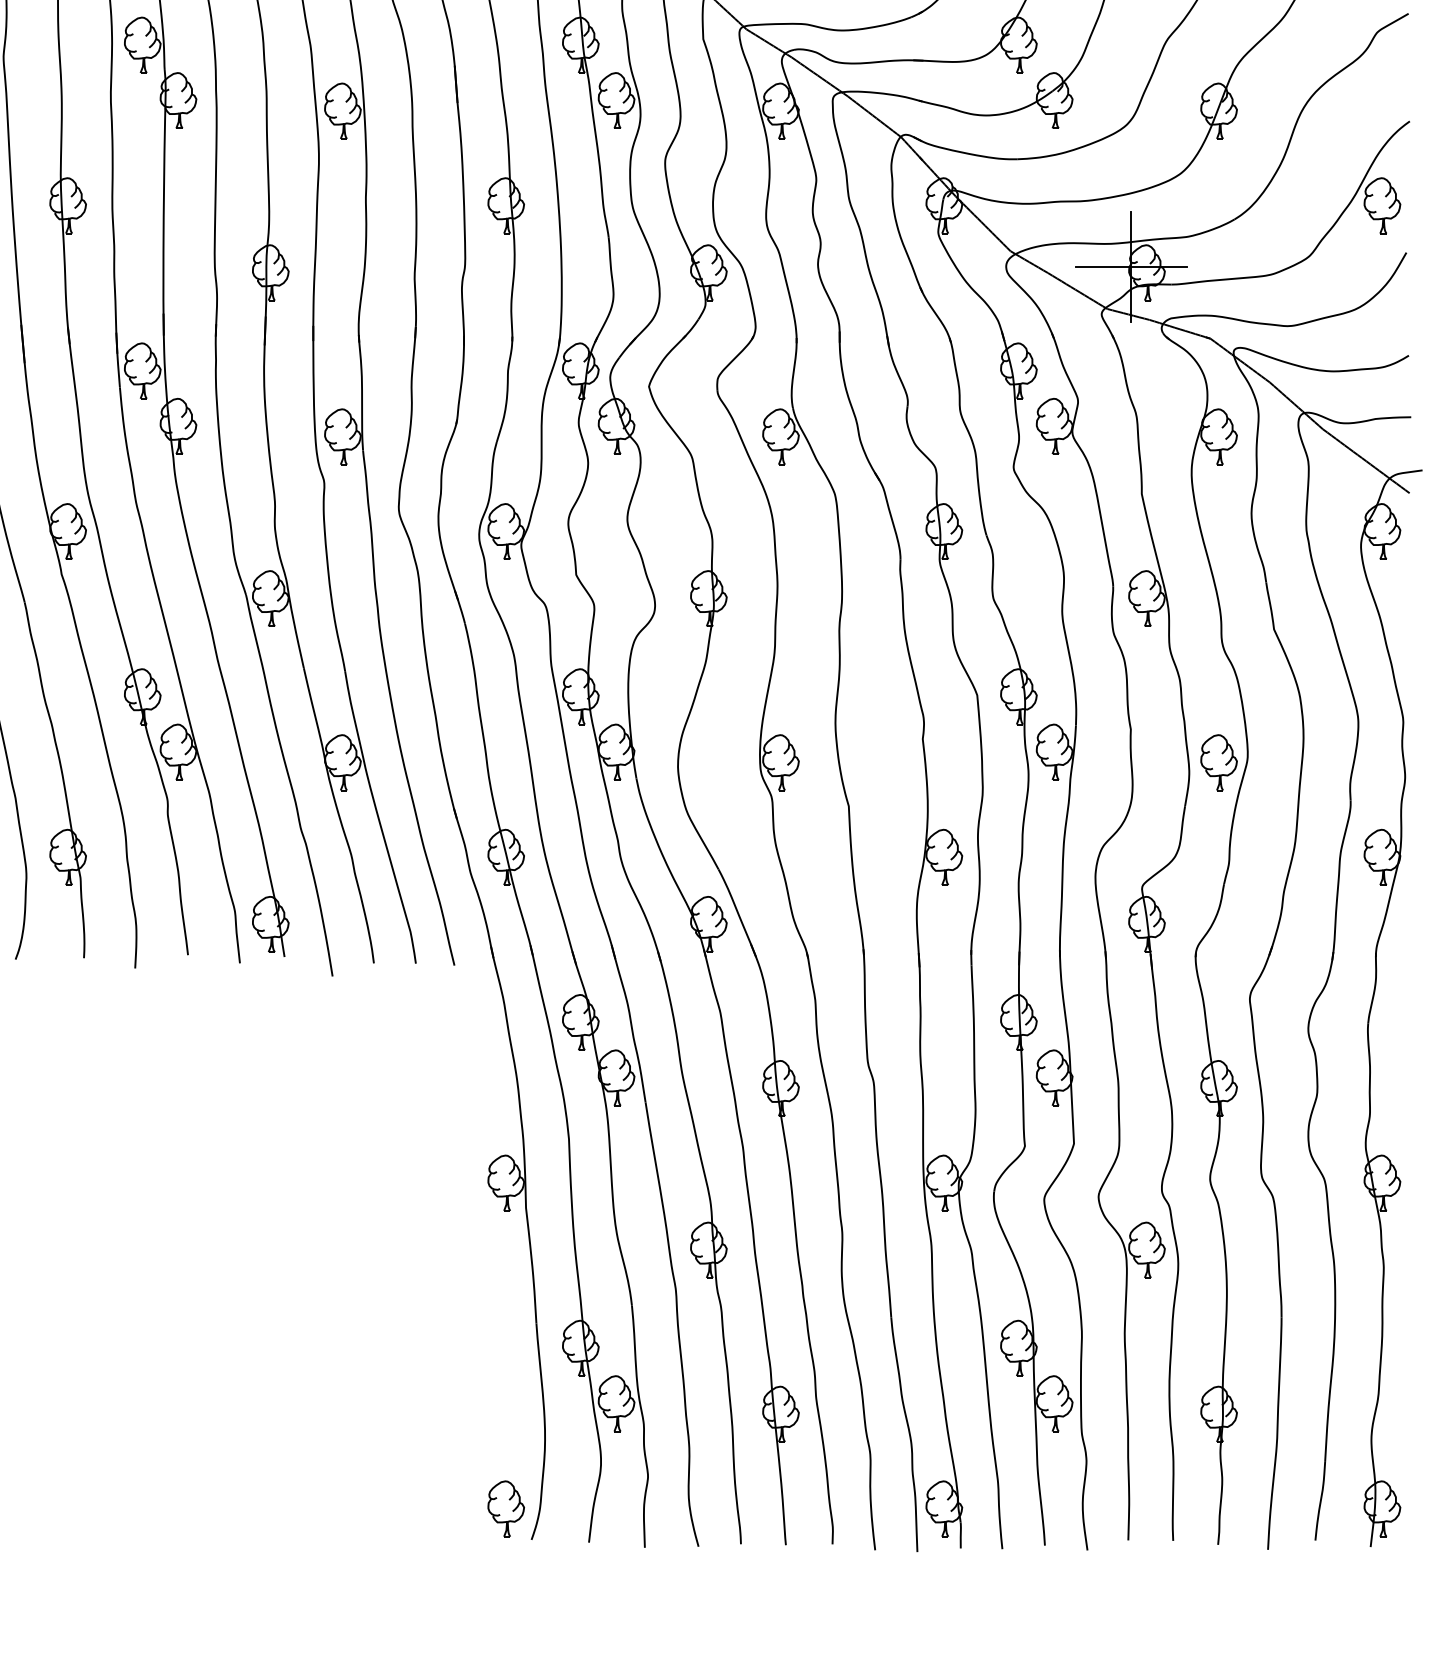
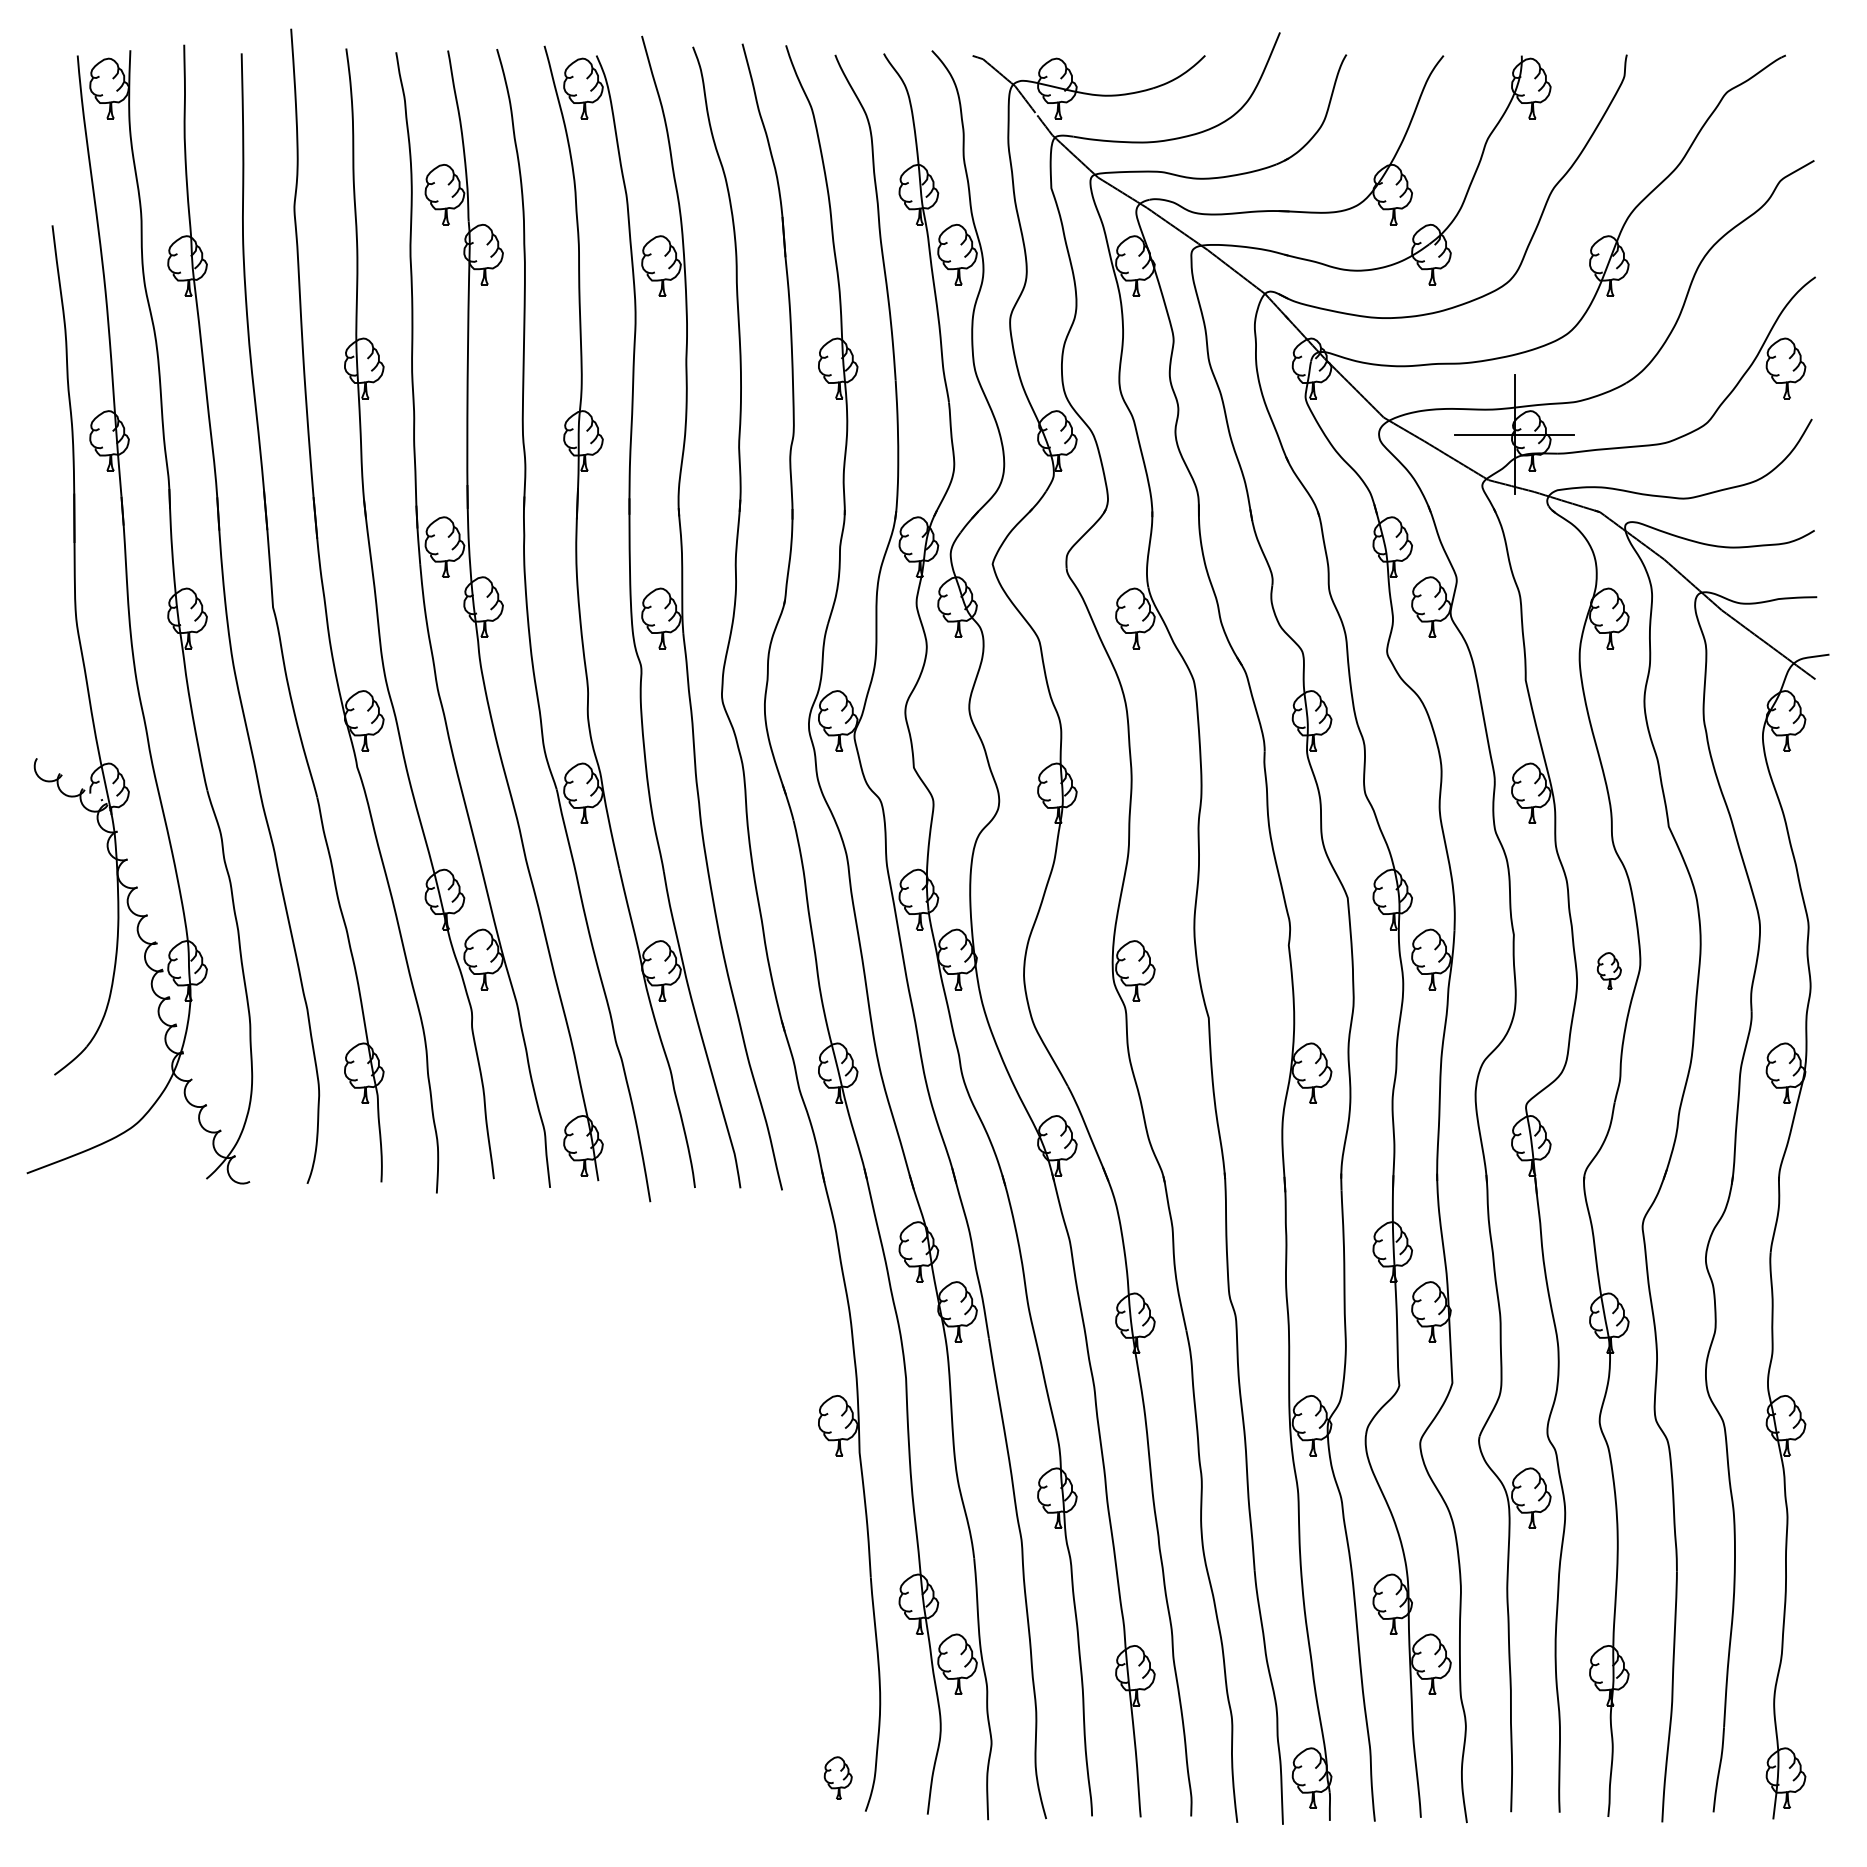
part: (1219, 762) -> (1609, 970), size x0.6
part: (506, 1508) -> (838, 1777), size x0.7

